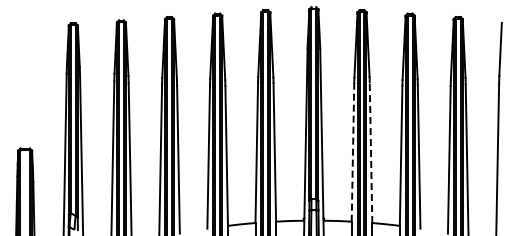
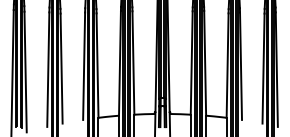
line: (353, 151) -> (192, 62), dashed -> solid
line: (371, 152) -> (205, 63), dashed -> solid

